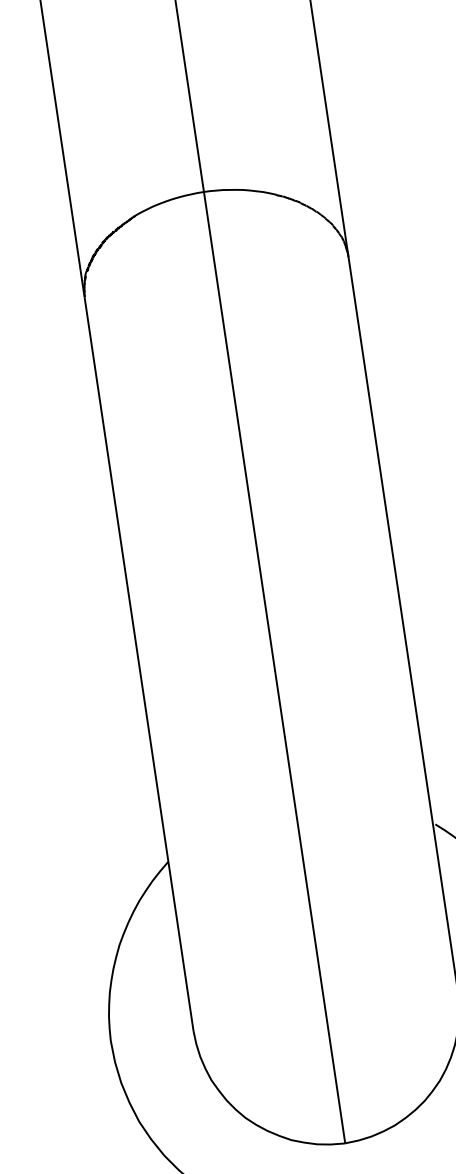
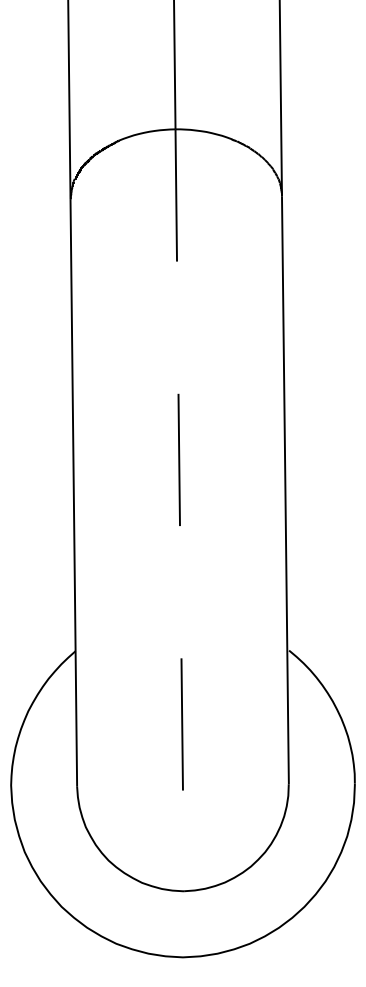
line: (274, 667) -> (179, 510), solid -> dashed

